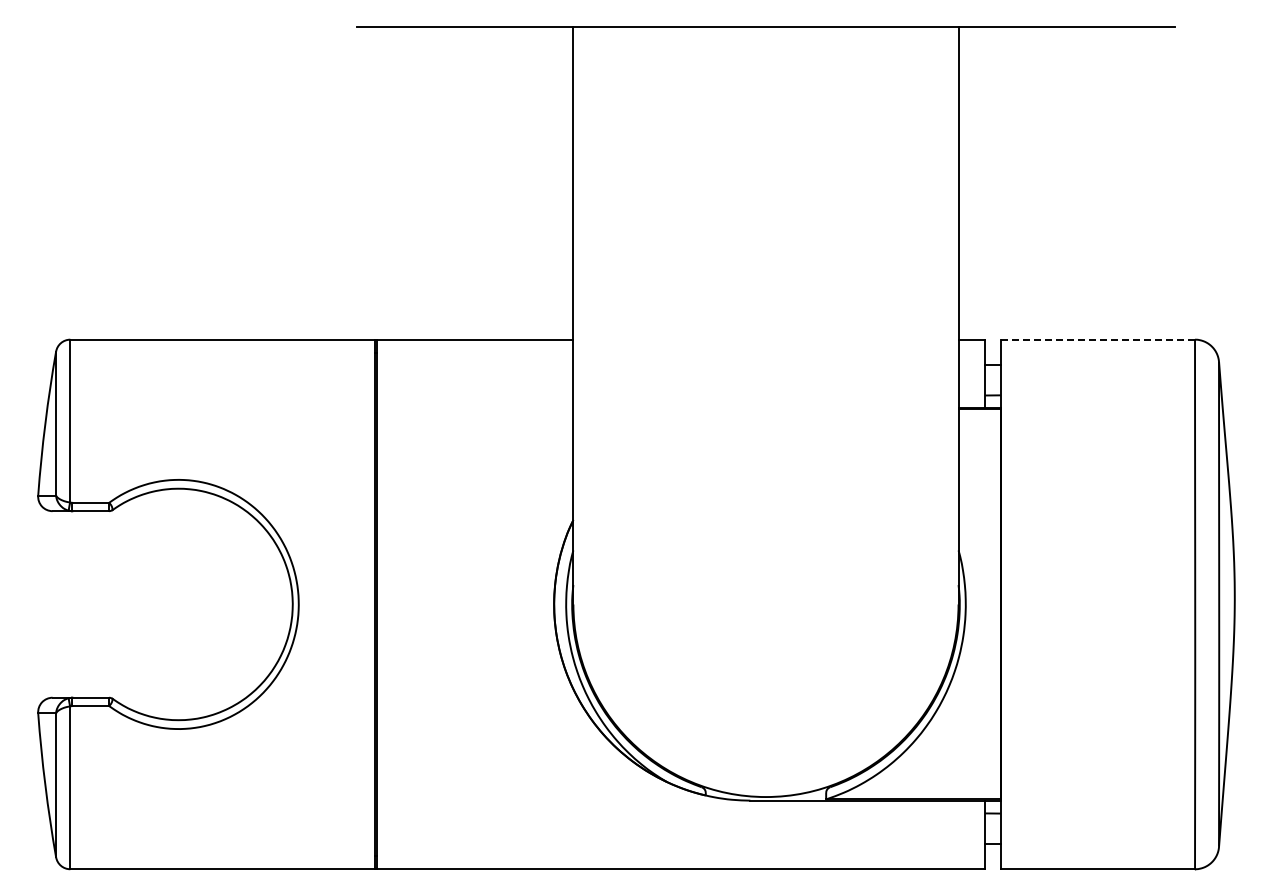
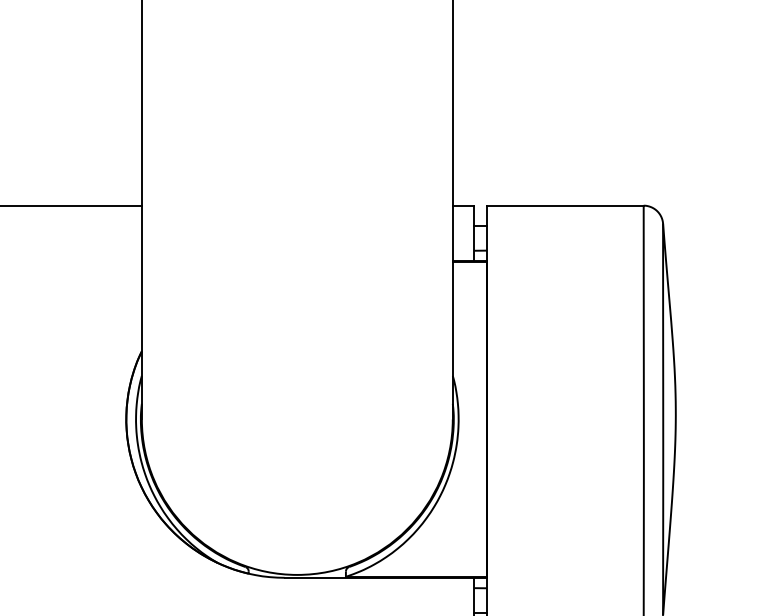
line: (1097, 339) -> (564, 205), dashed -> solid

